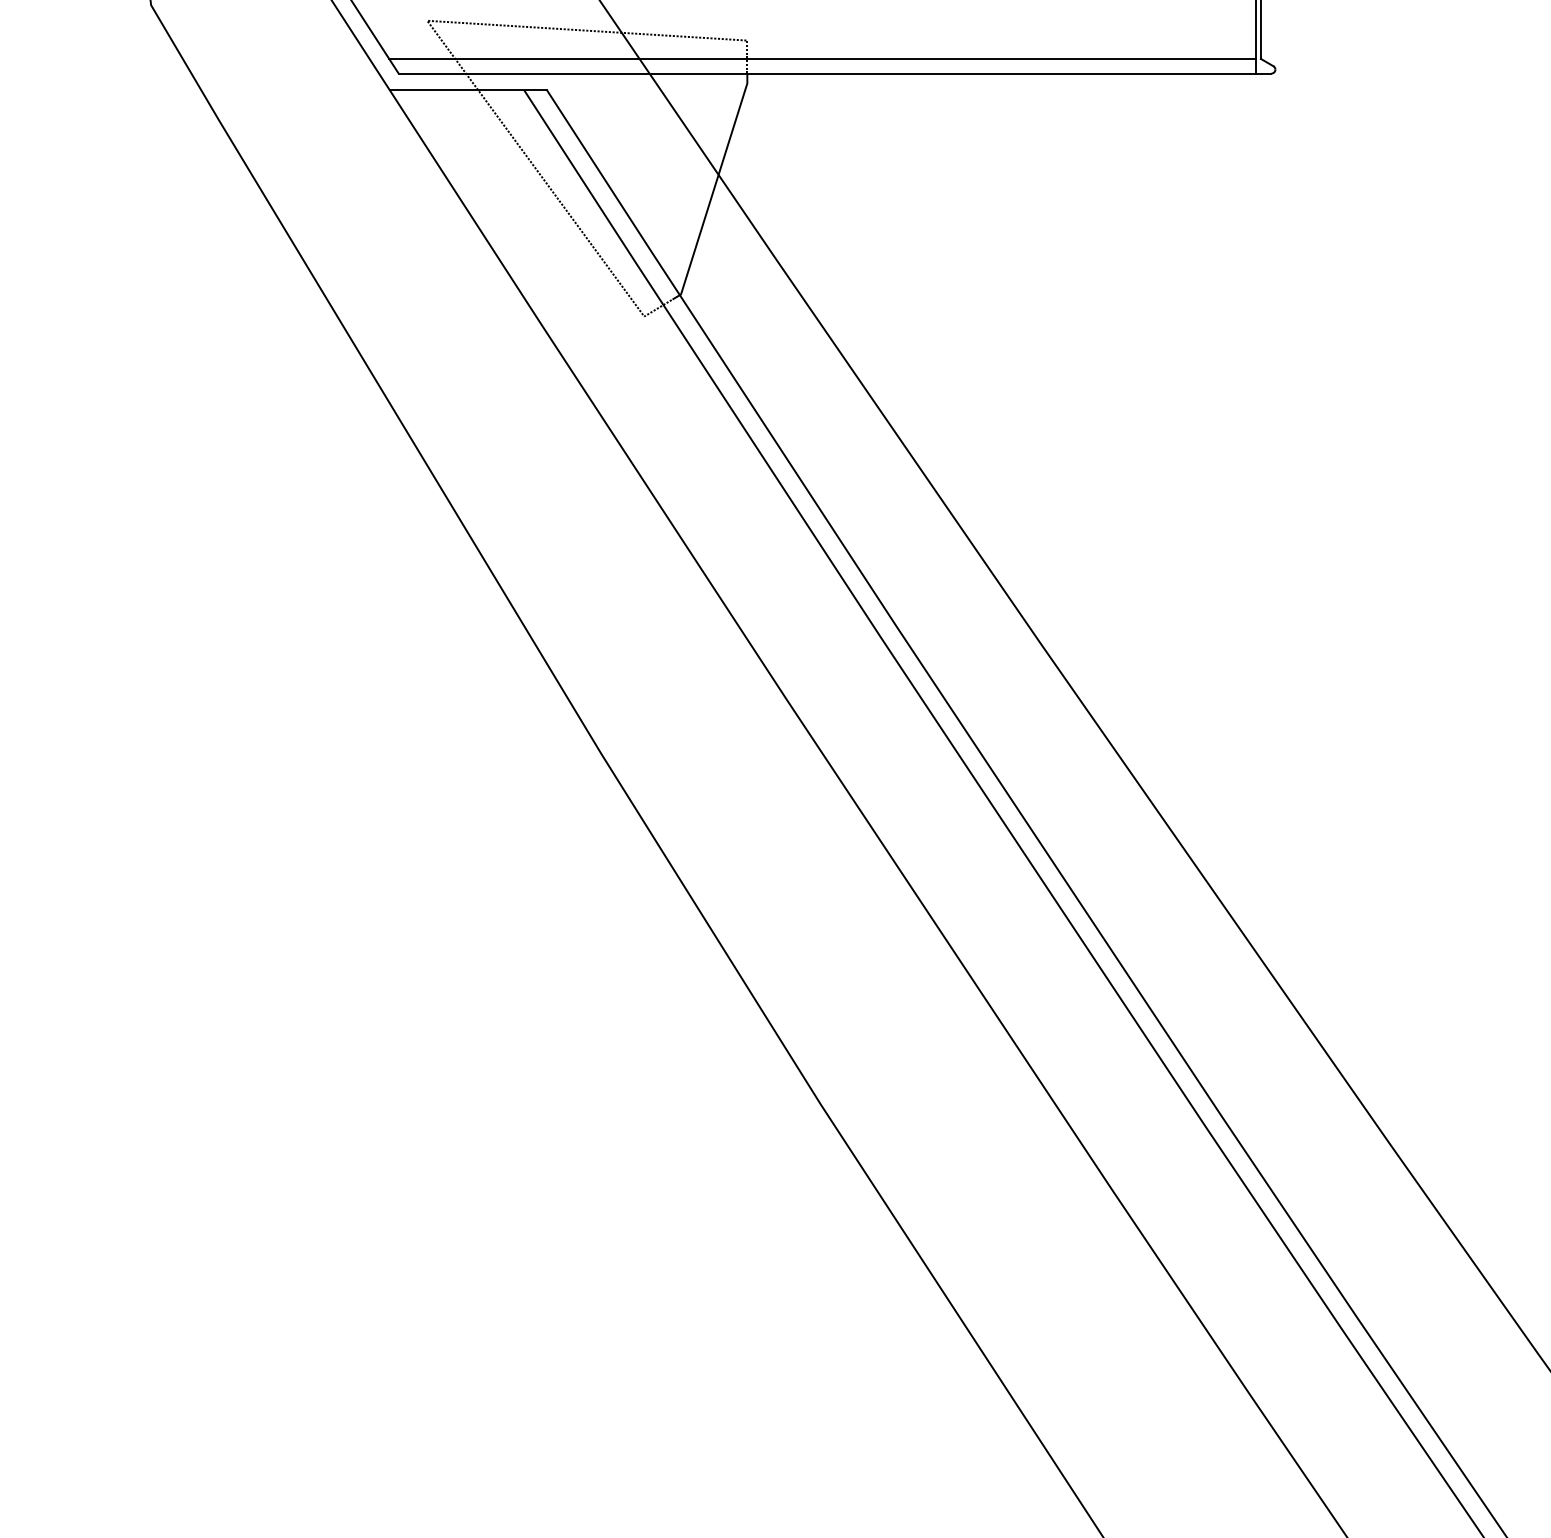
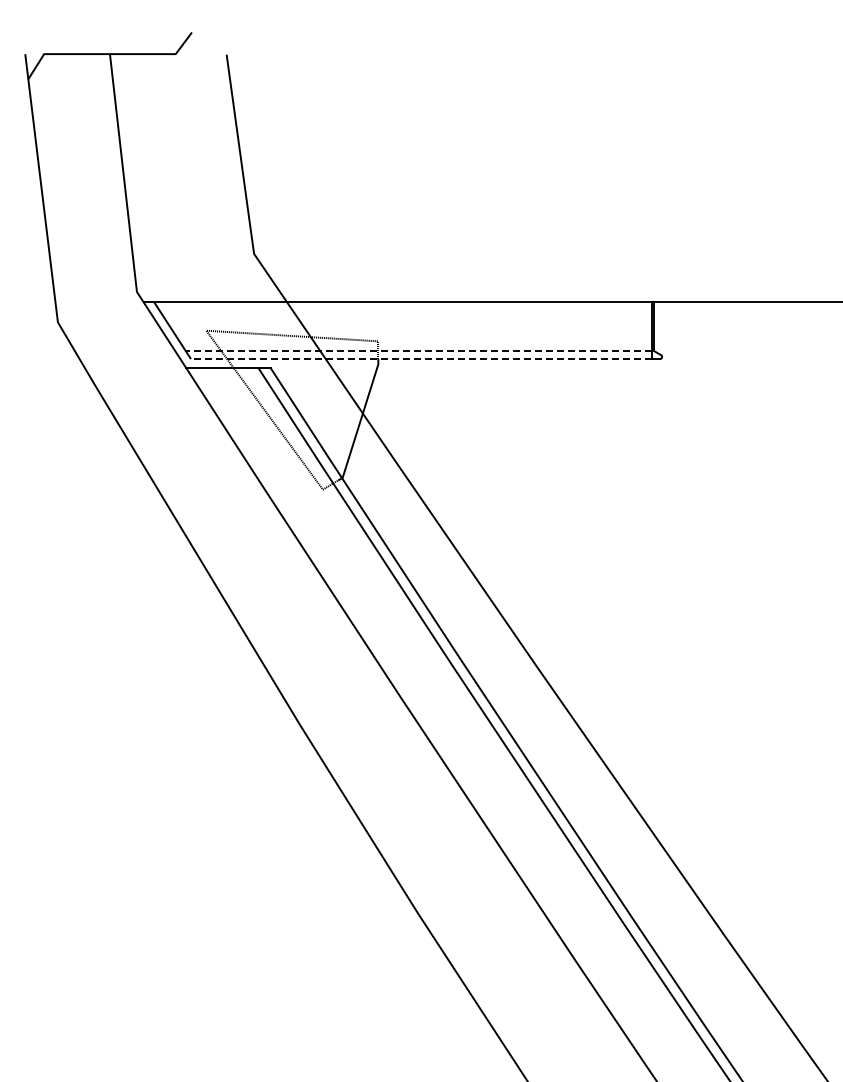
line: (822, 59) -> (418, 351), solid -> dashed
line: (825, 74) -> (420, 359), solid -> dashed

